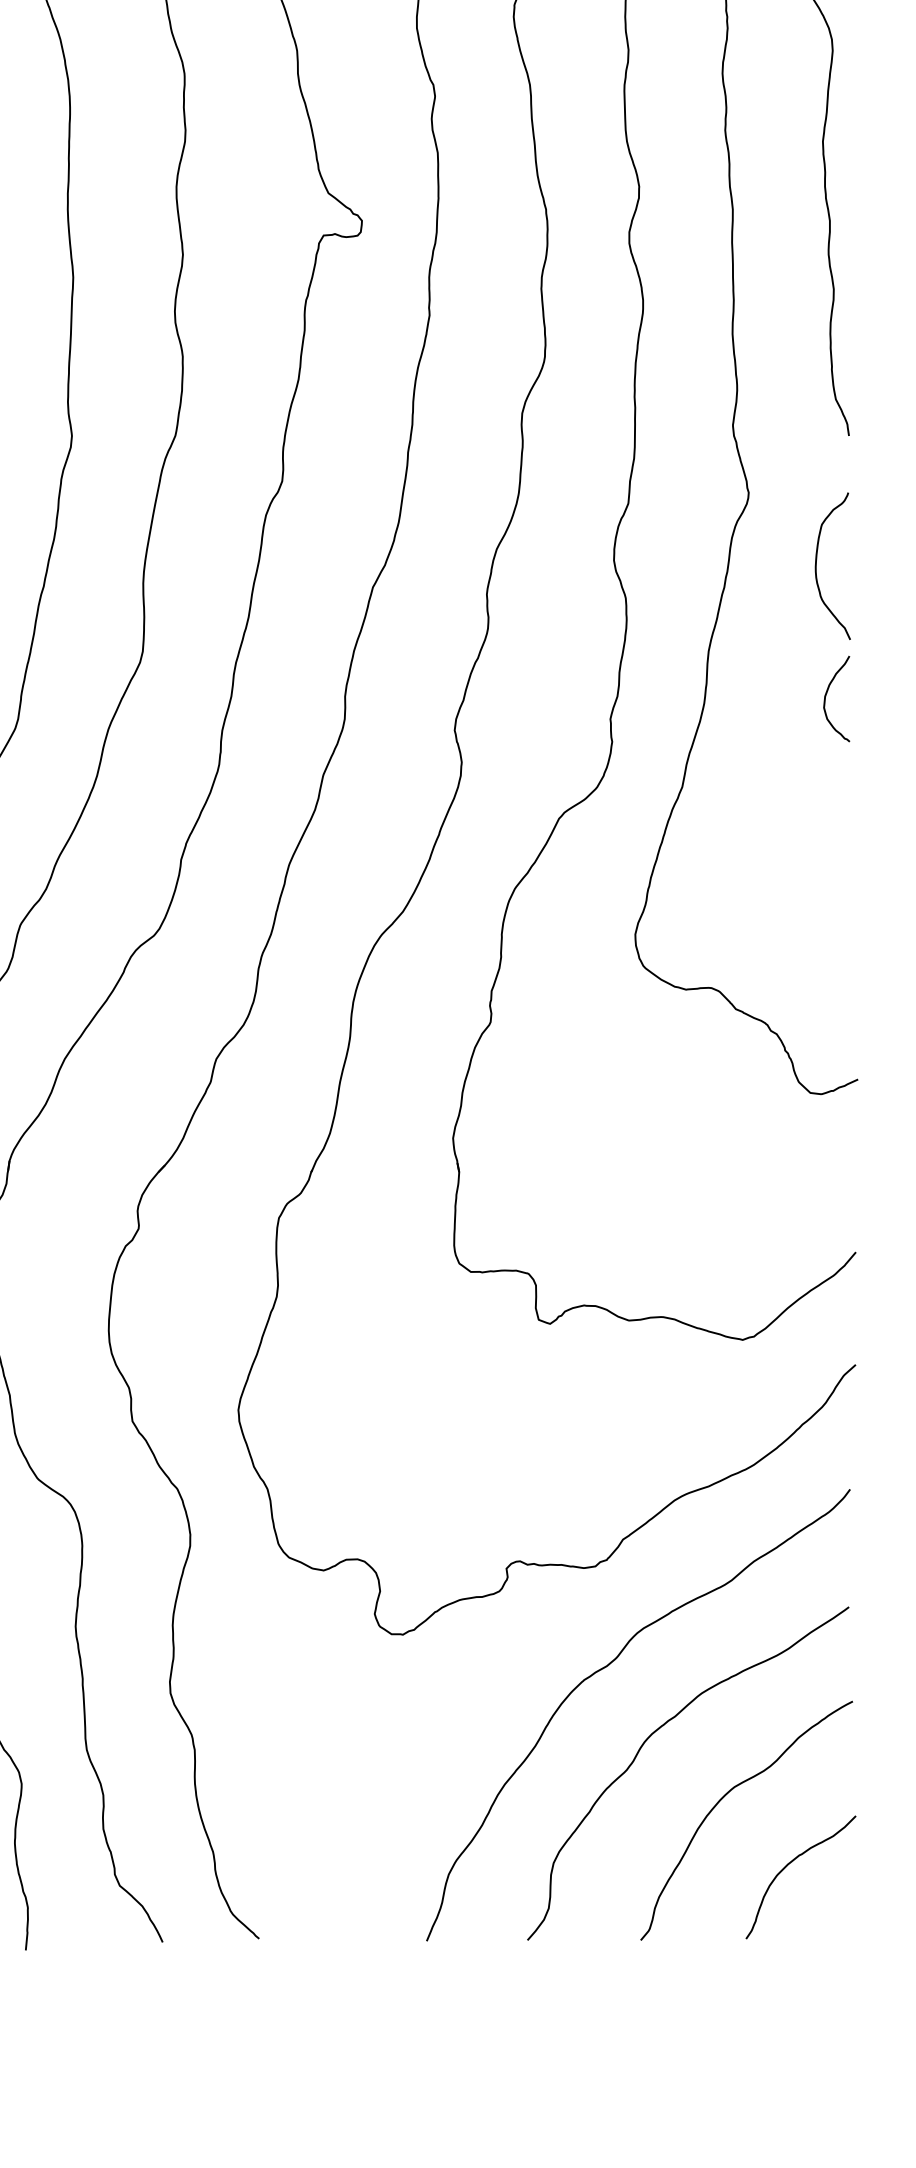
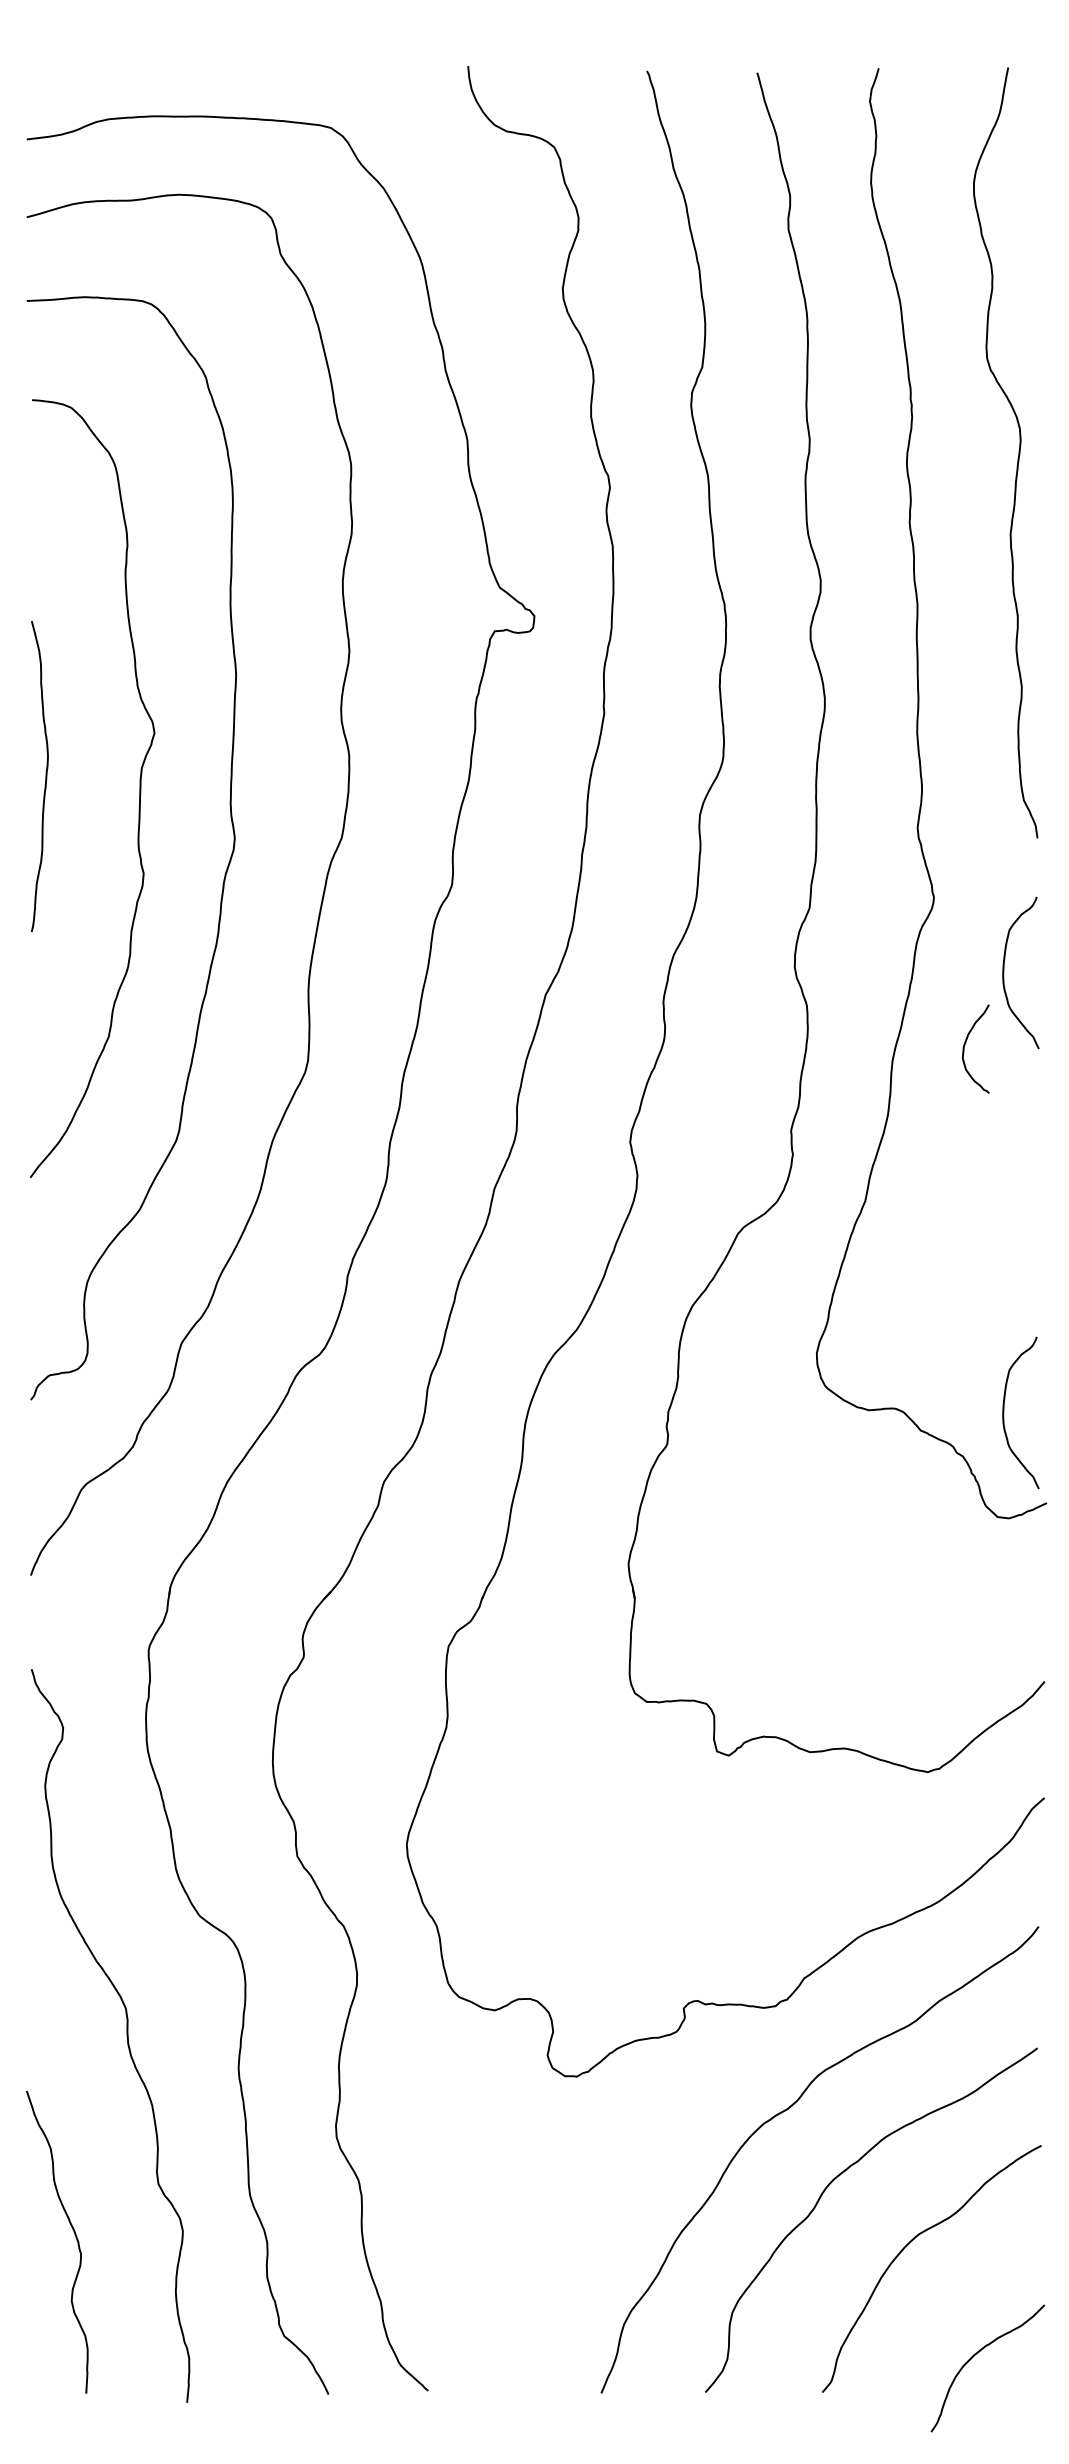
curve: (826, 695) -> (965, 1045), moved
curve: (817, 991) -> (1004, 1412), added
curve: (791, 1862) -> (978, 2353), moved

